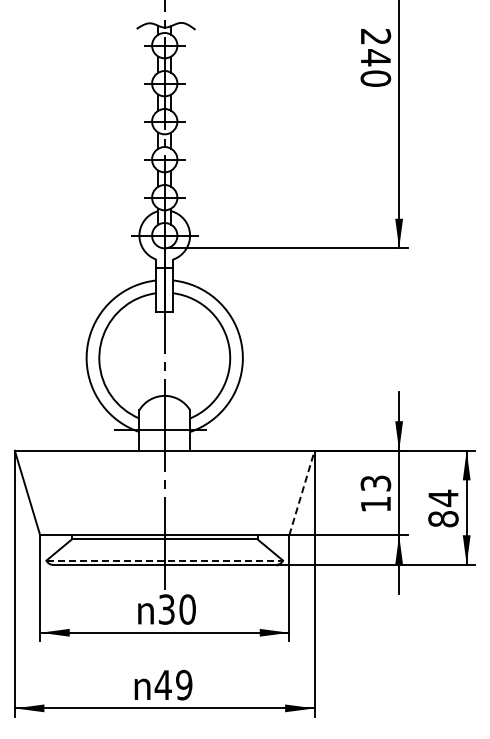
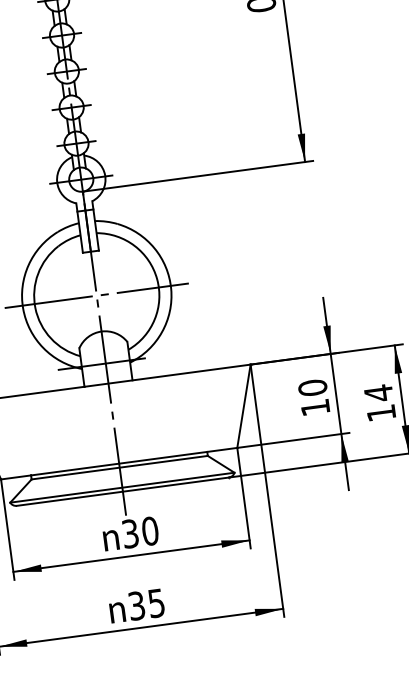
line: (164, 358) -> (96, 296), added
text: (375, 483) -> (312, 387), 13 -> 10
line: (302, 492) -> (244, 405), dashed -> solid
text: (443, 519) -> (381, 413), 84 -> 14
line: (165, 560) -> (123, 487), dashed -> solid
text: (173, 684) -> (146, 604), 49 -> 35

